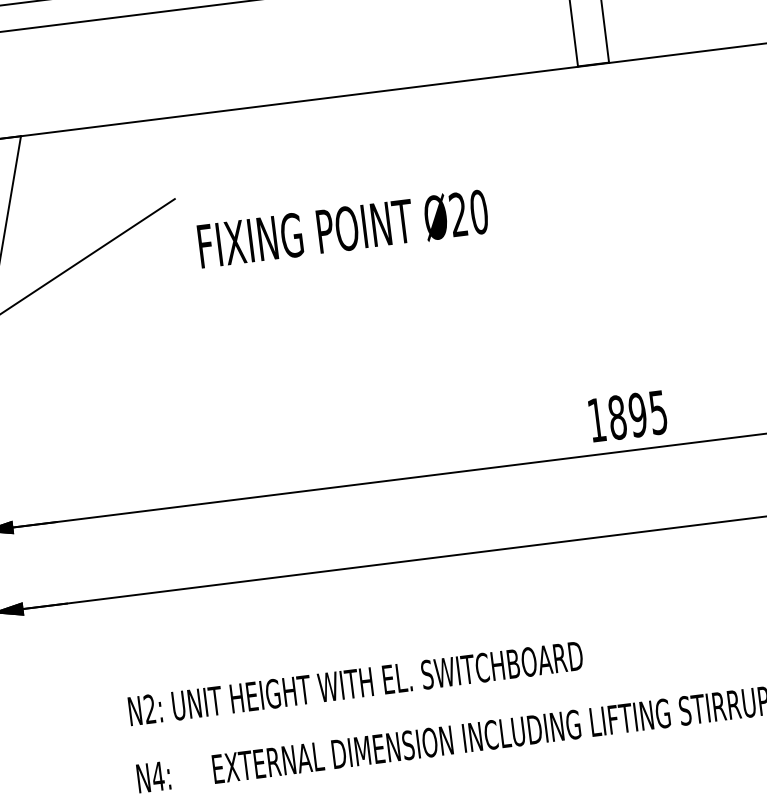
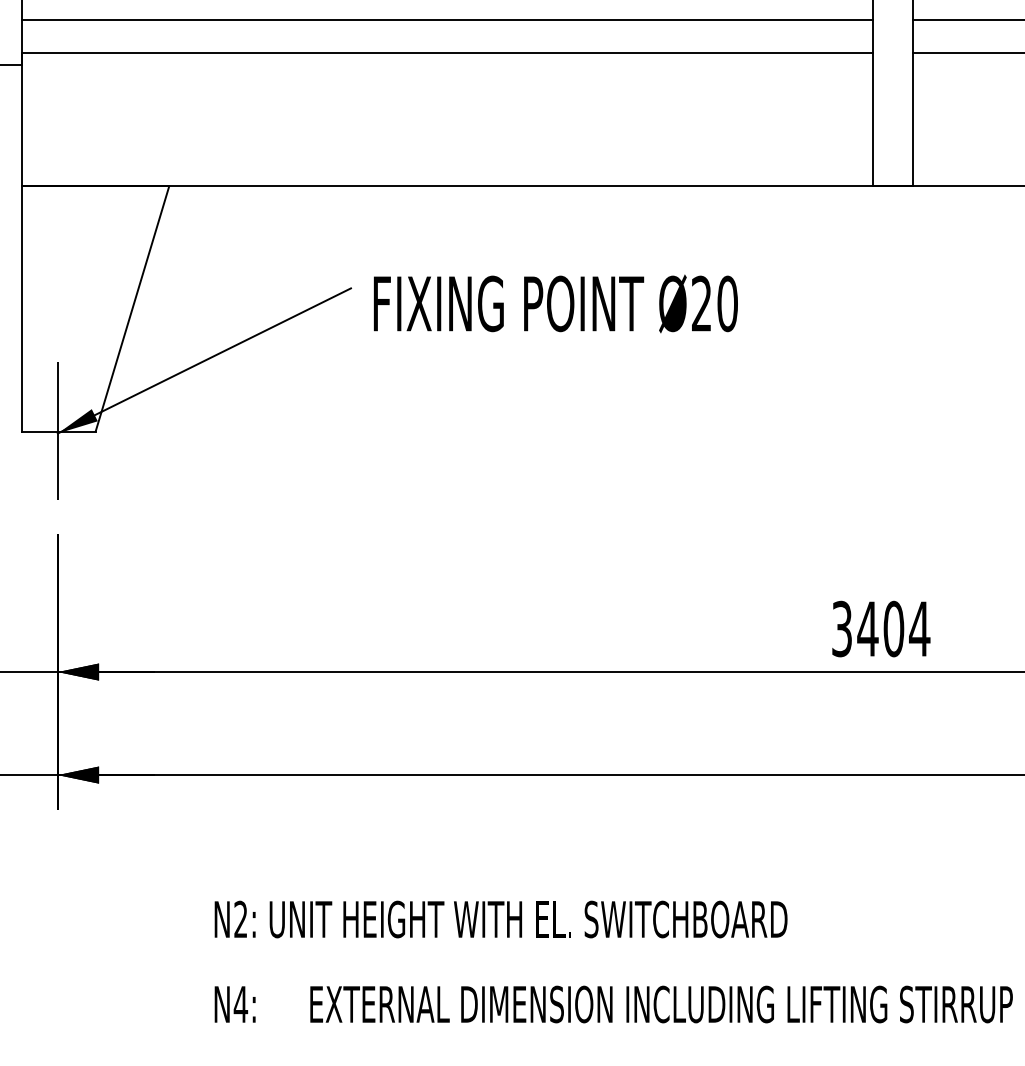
text: (342, 228) -> (555, 303), moved
text: (628, 415) -> (881, 628), 1895 -> 3404

